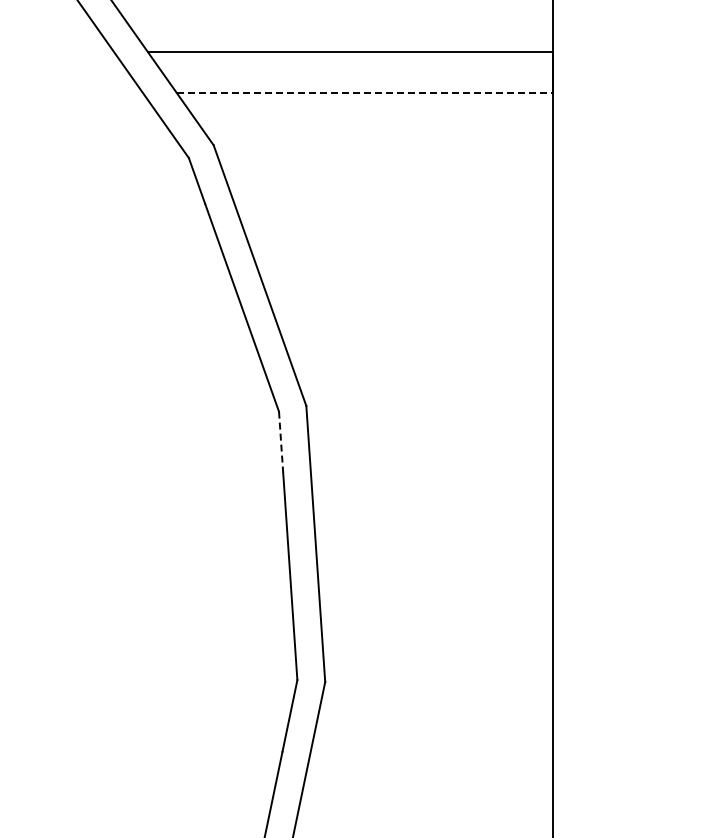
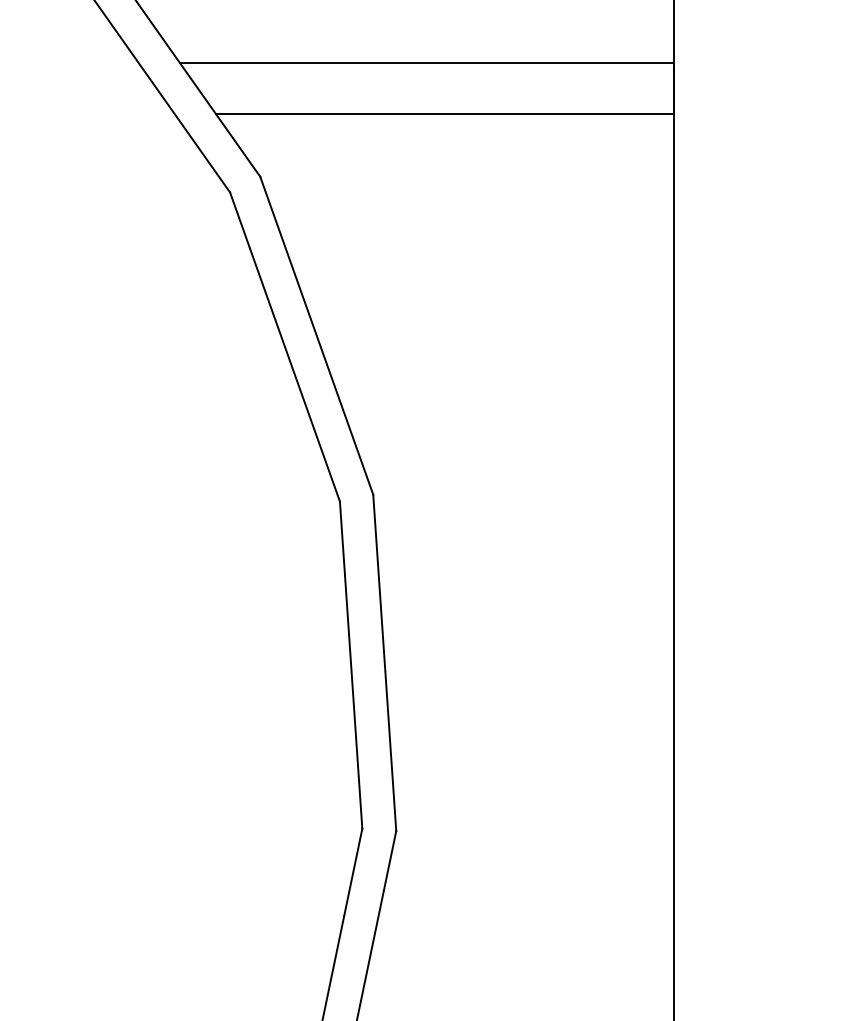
line: (364, 93) -> (444, 113), dashed -> solid
line: (281, 442) -> (342, 539), dashed -> solid

